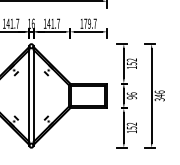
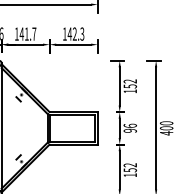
text: (90, 23) -> (76, 33), 179.7 -> 142.3
text: (159, 95) -> (166, 127), 346 -> 400

